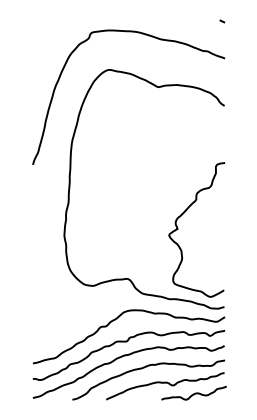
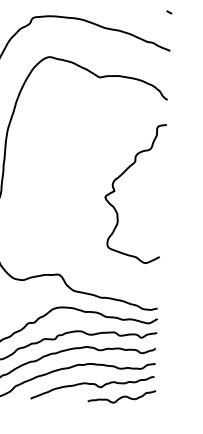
curve: (178, 229) -> (115, 191), moved

